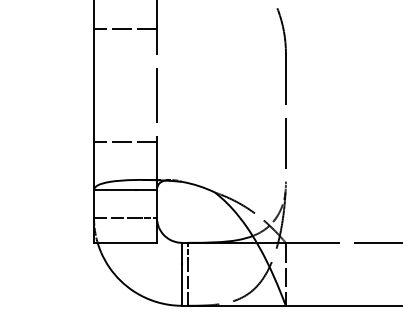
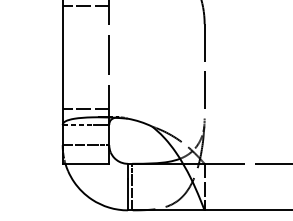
line: (125, 142) -> (86, 108), moved
line: (115, 190) -> (78, 125), solid -> dashed

